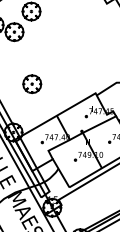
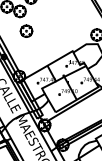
part: (32, 83) -> (26, 30), moved

